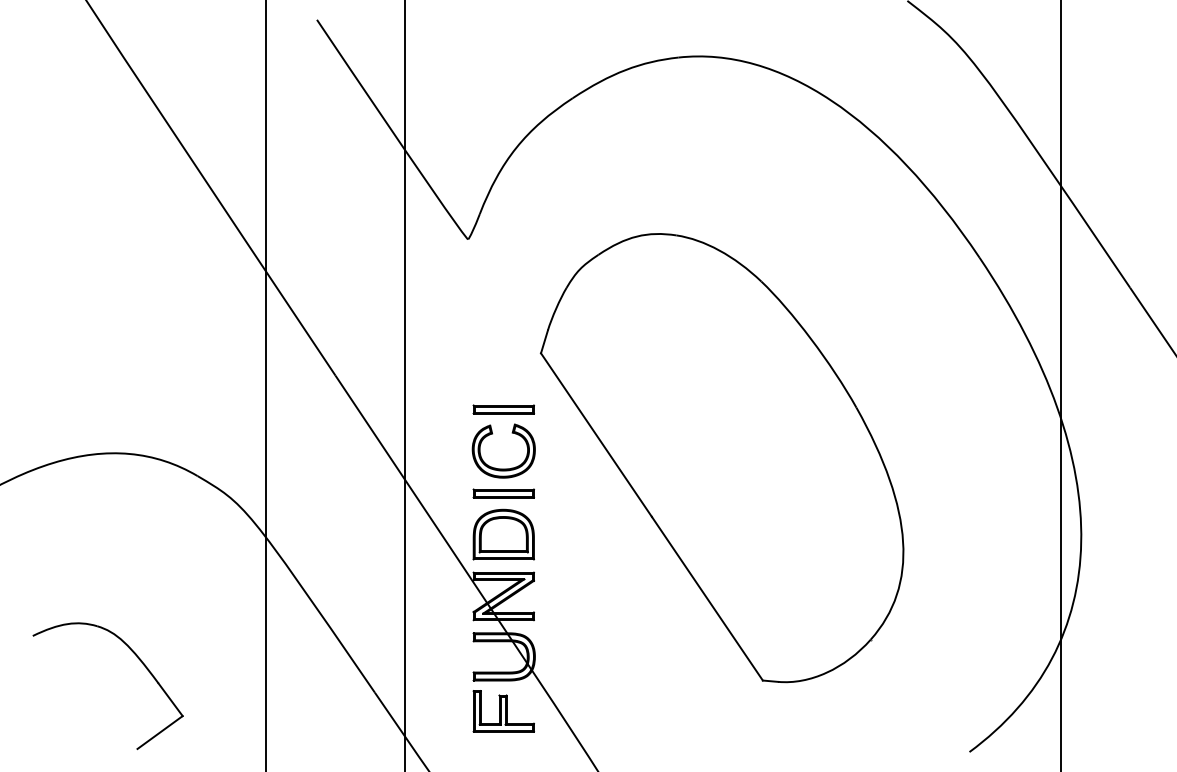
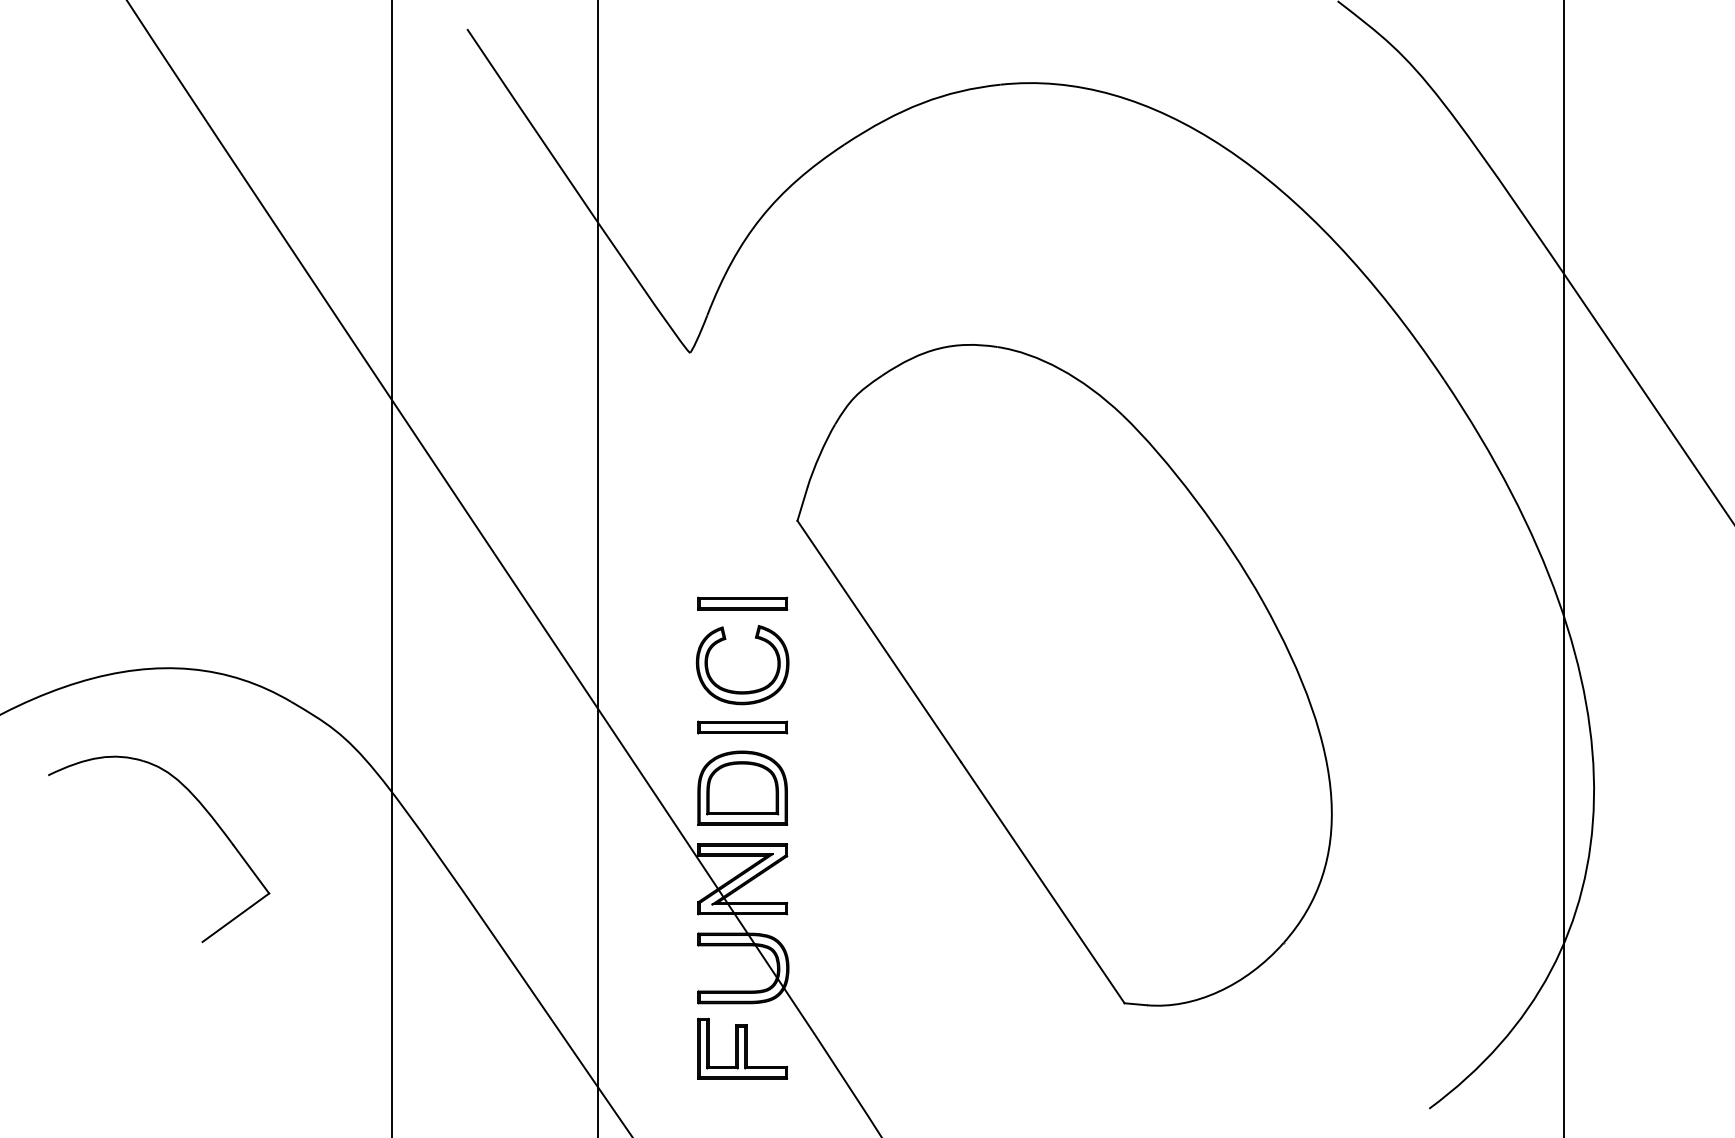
part: (137, 658) -> (202, 808), moved

